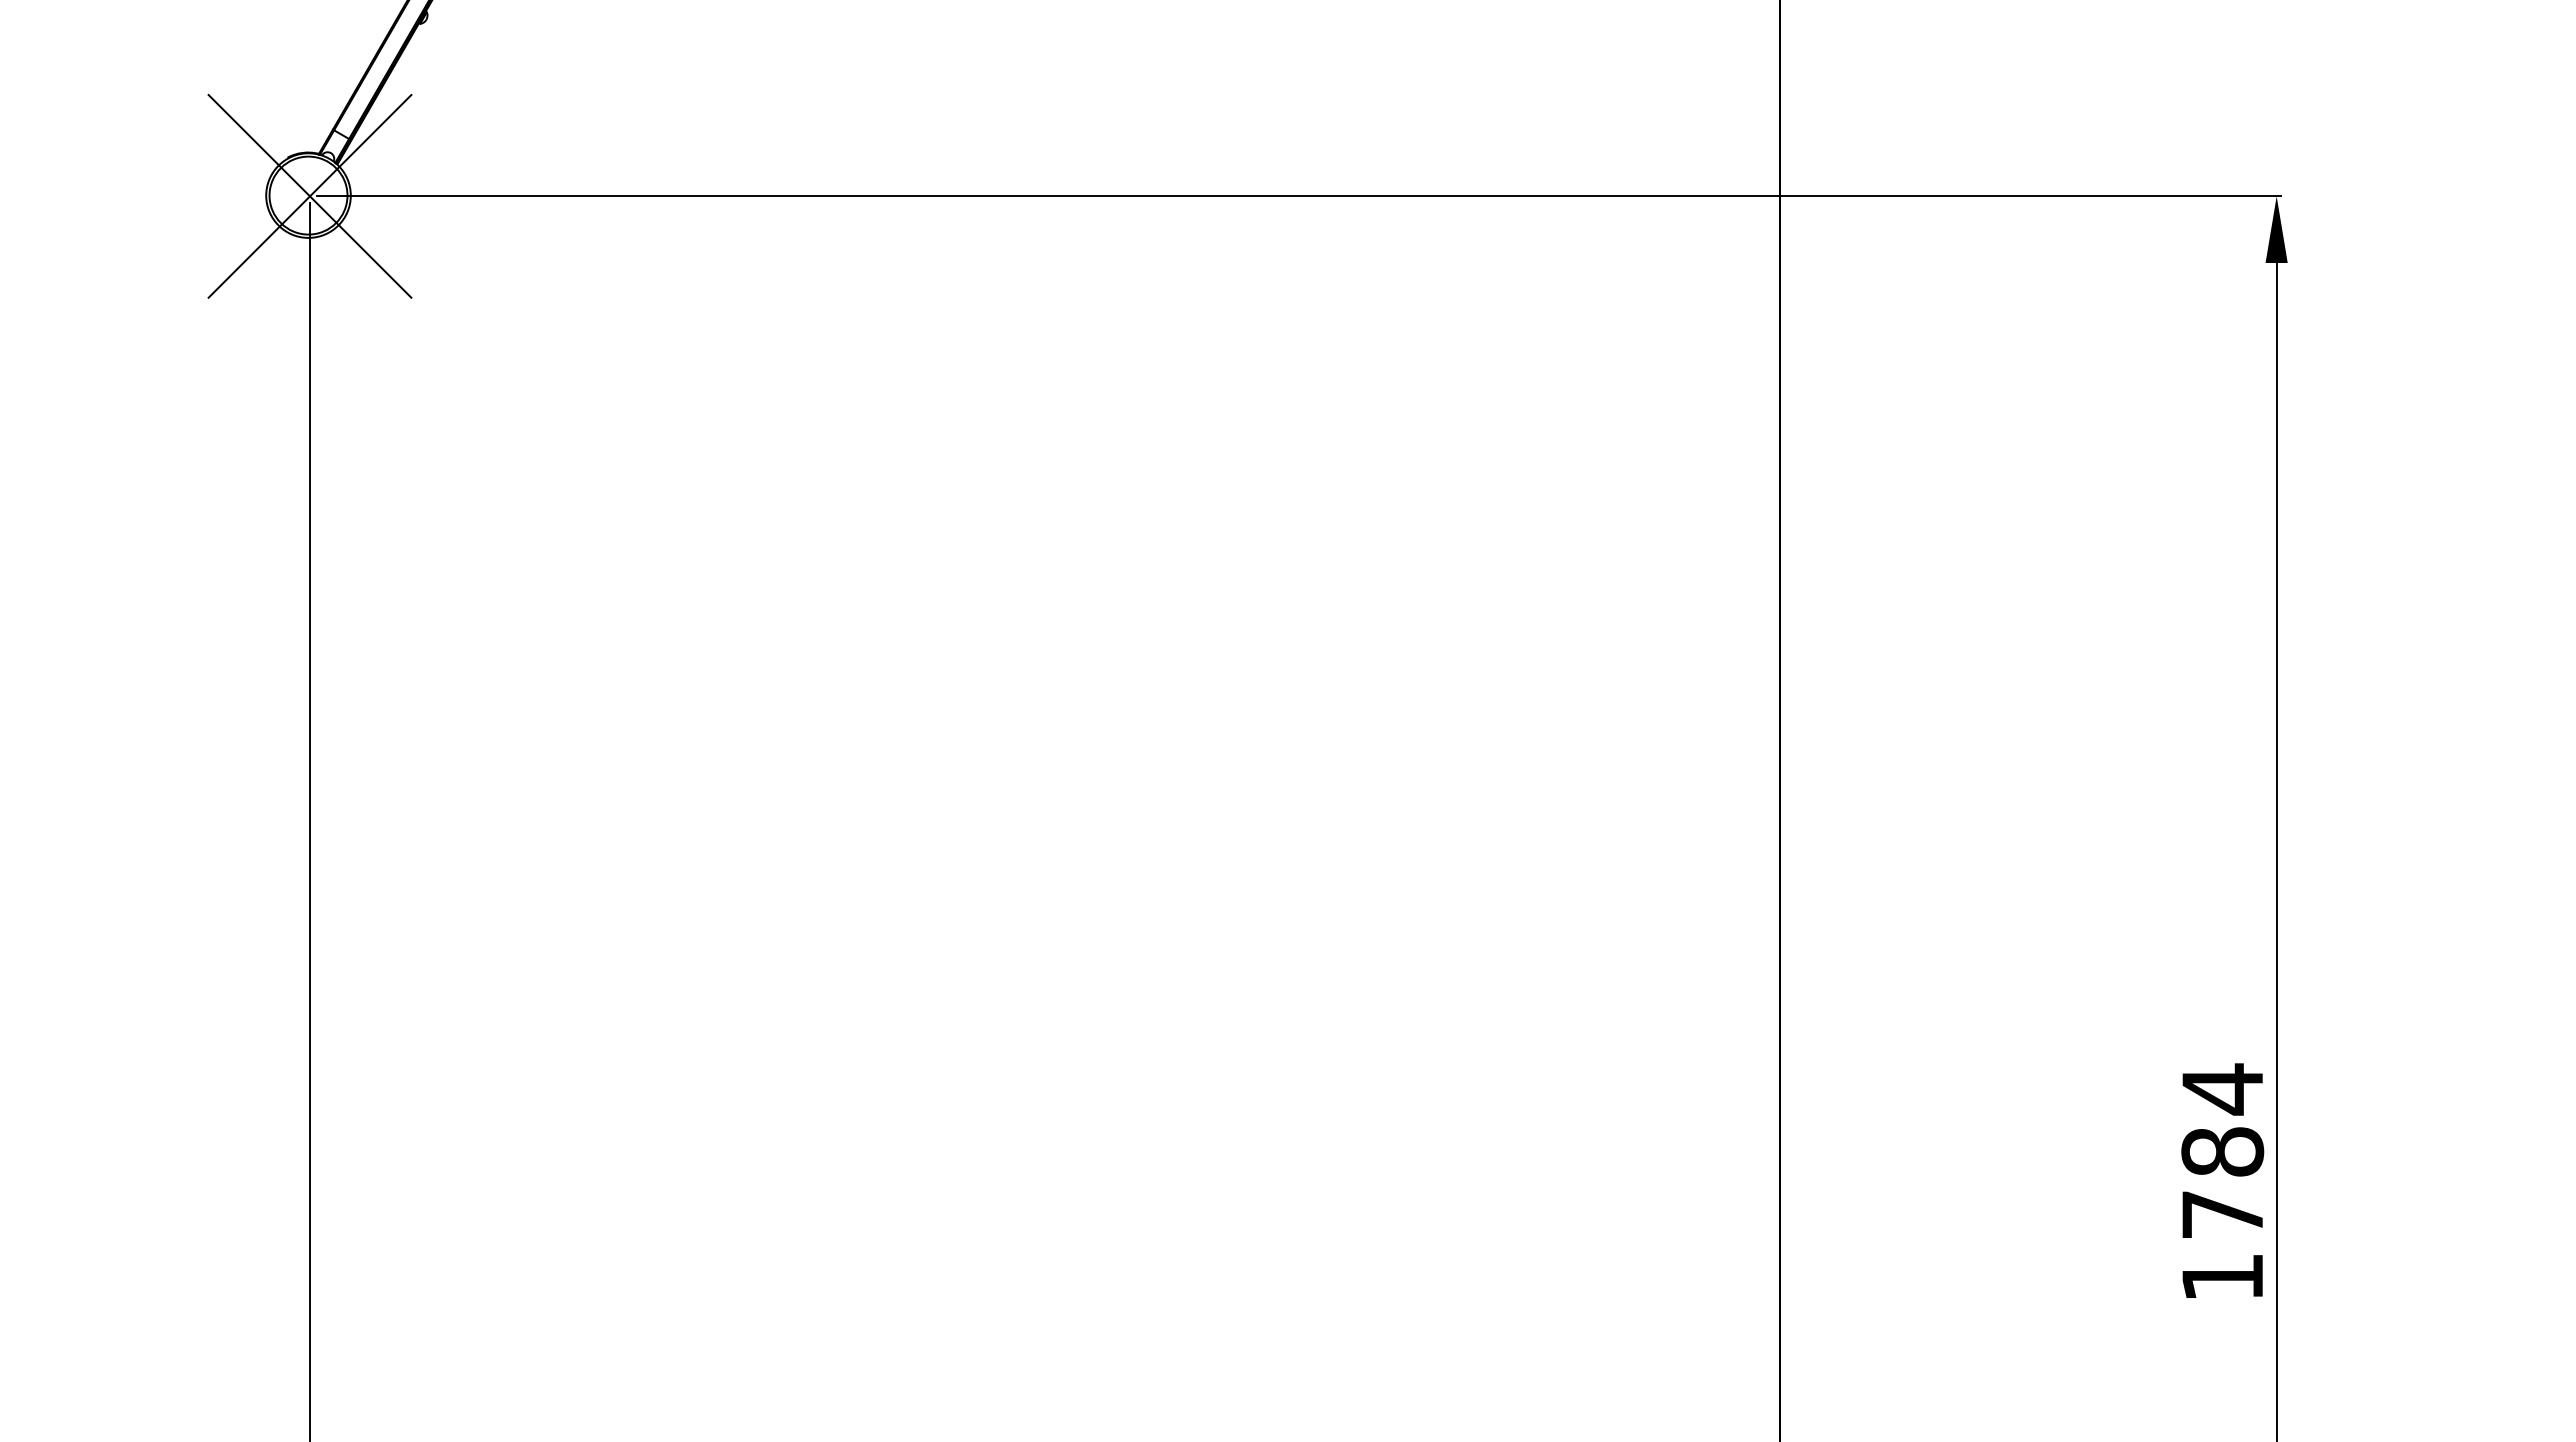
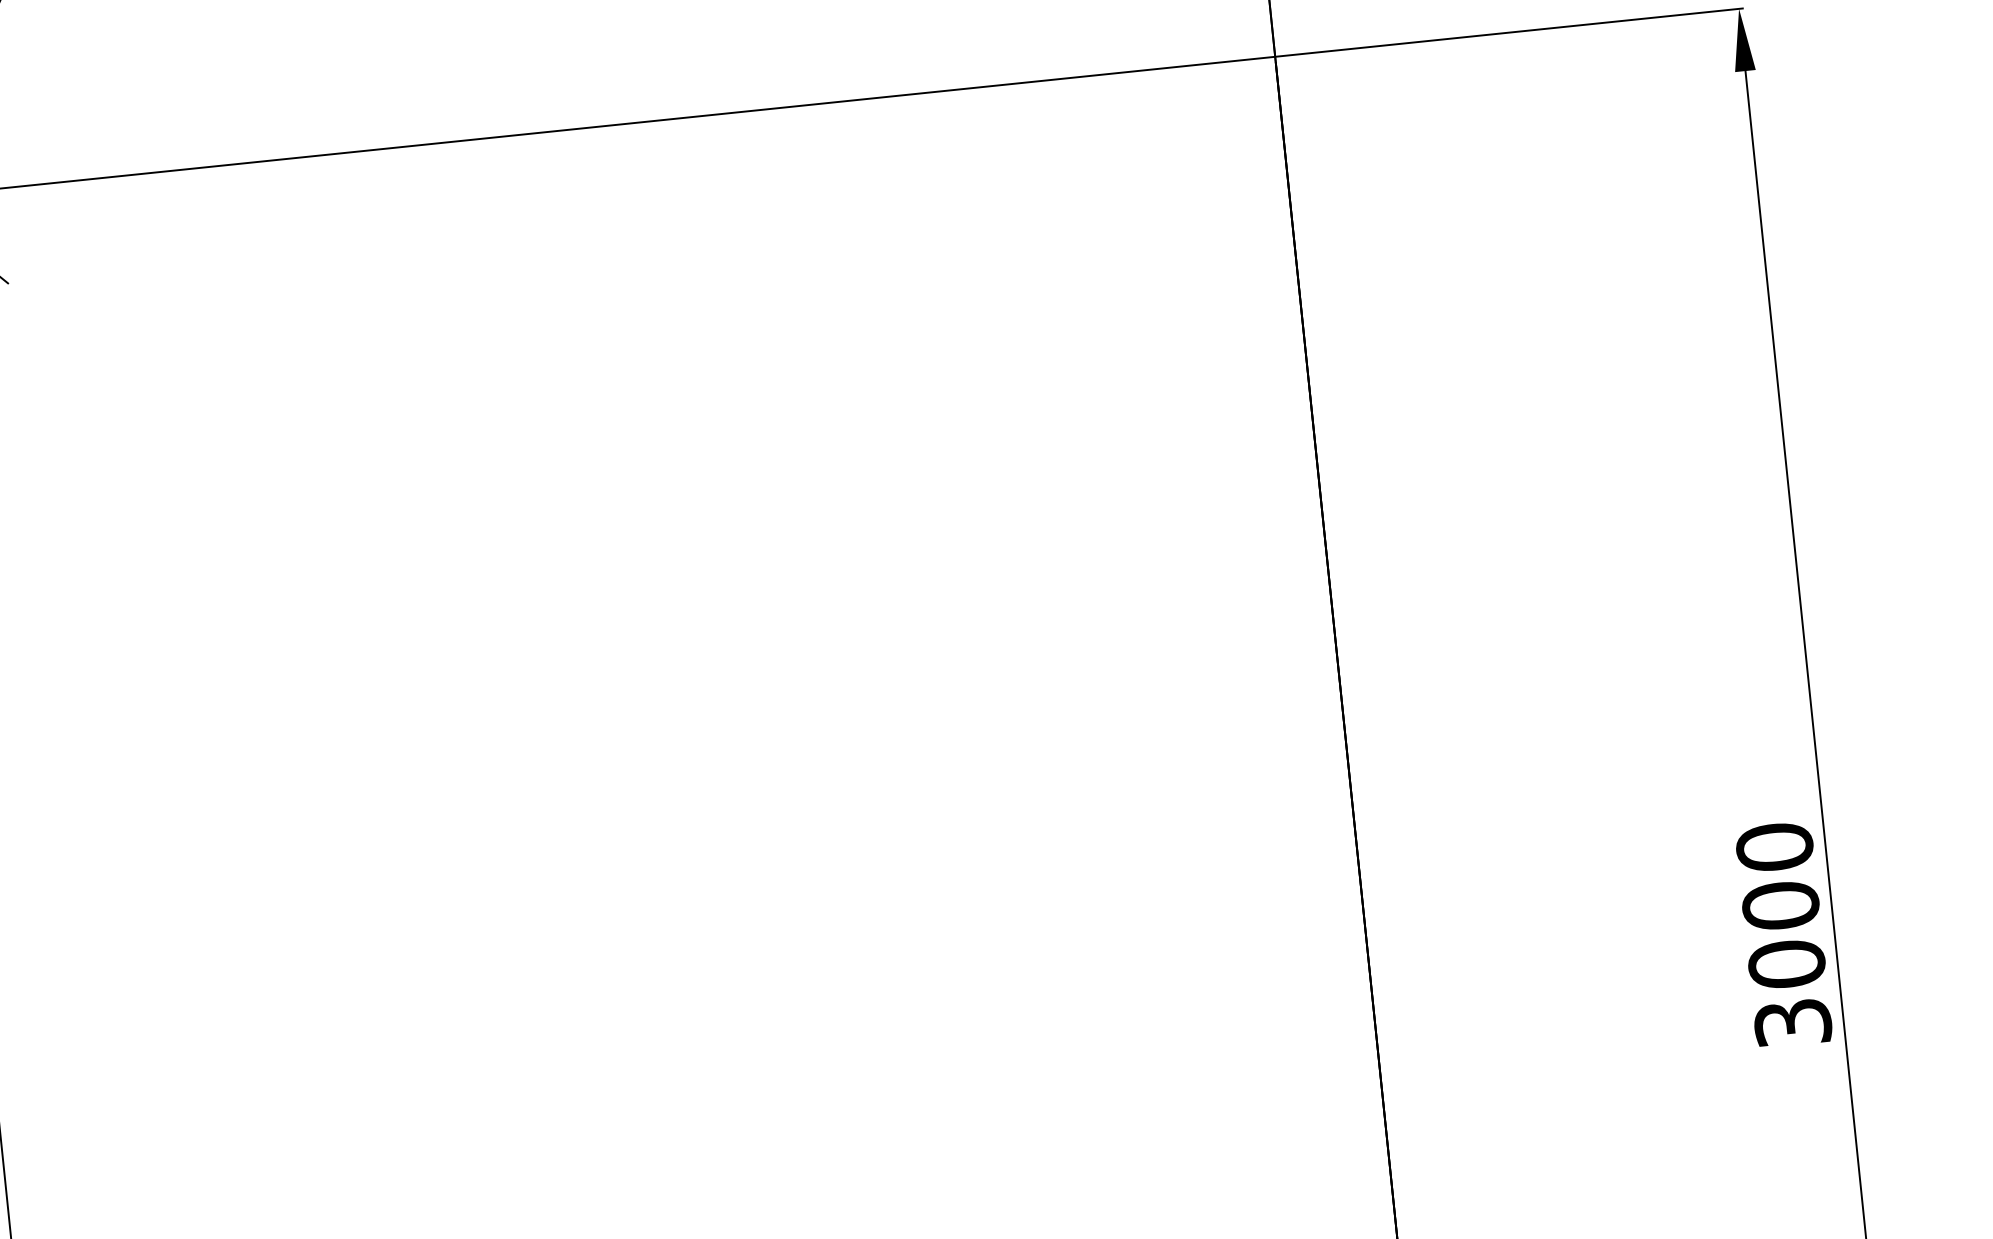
text: (2222, 1182) -> (1783, 934), 1784 -> 3000

